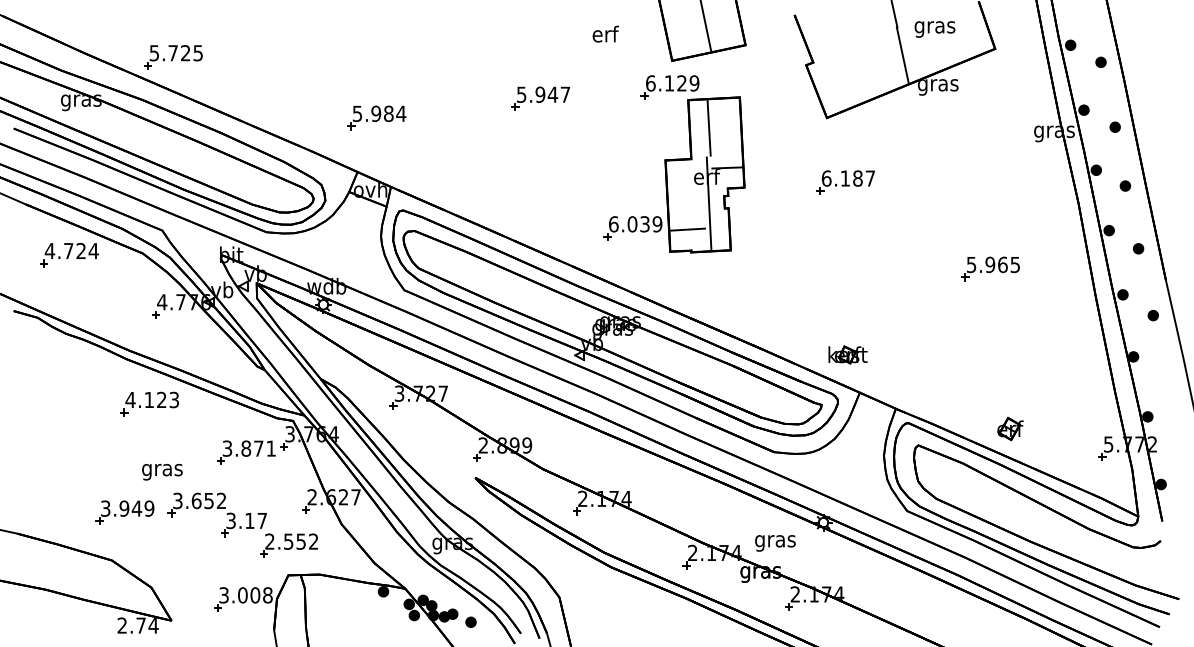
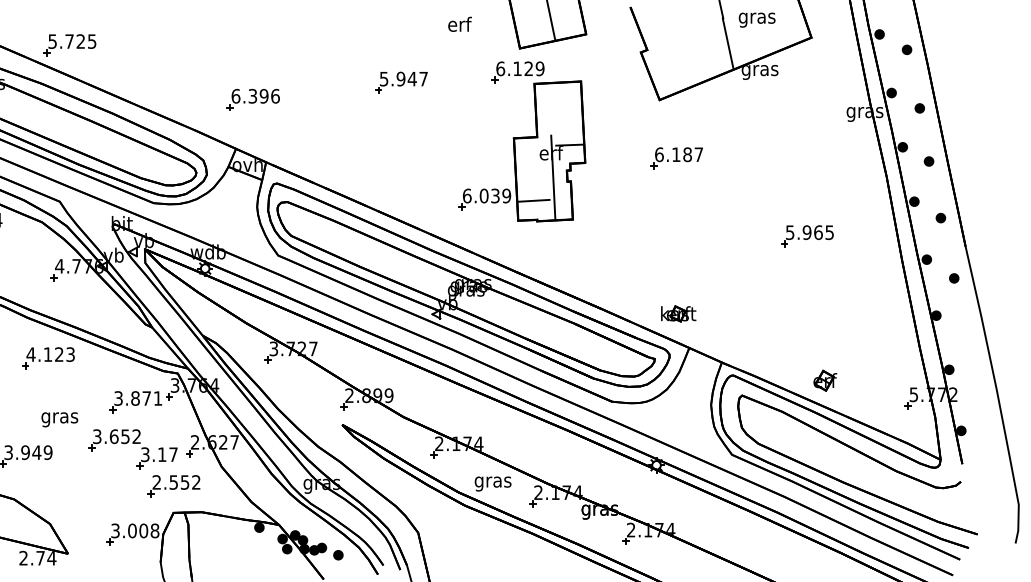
text: (379, 113) -> (255, 96), 5.984 -> 6.396
line: (708, 127) -> (552, 108), removed
part: (217, 508) -> (133, 443), moved
text: (775, 543) -> (493, 484), moved

